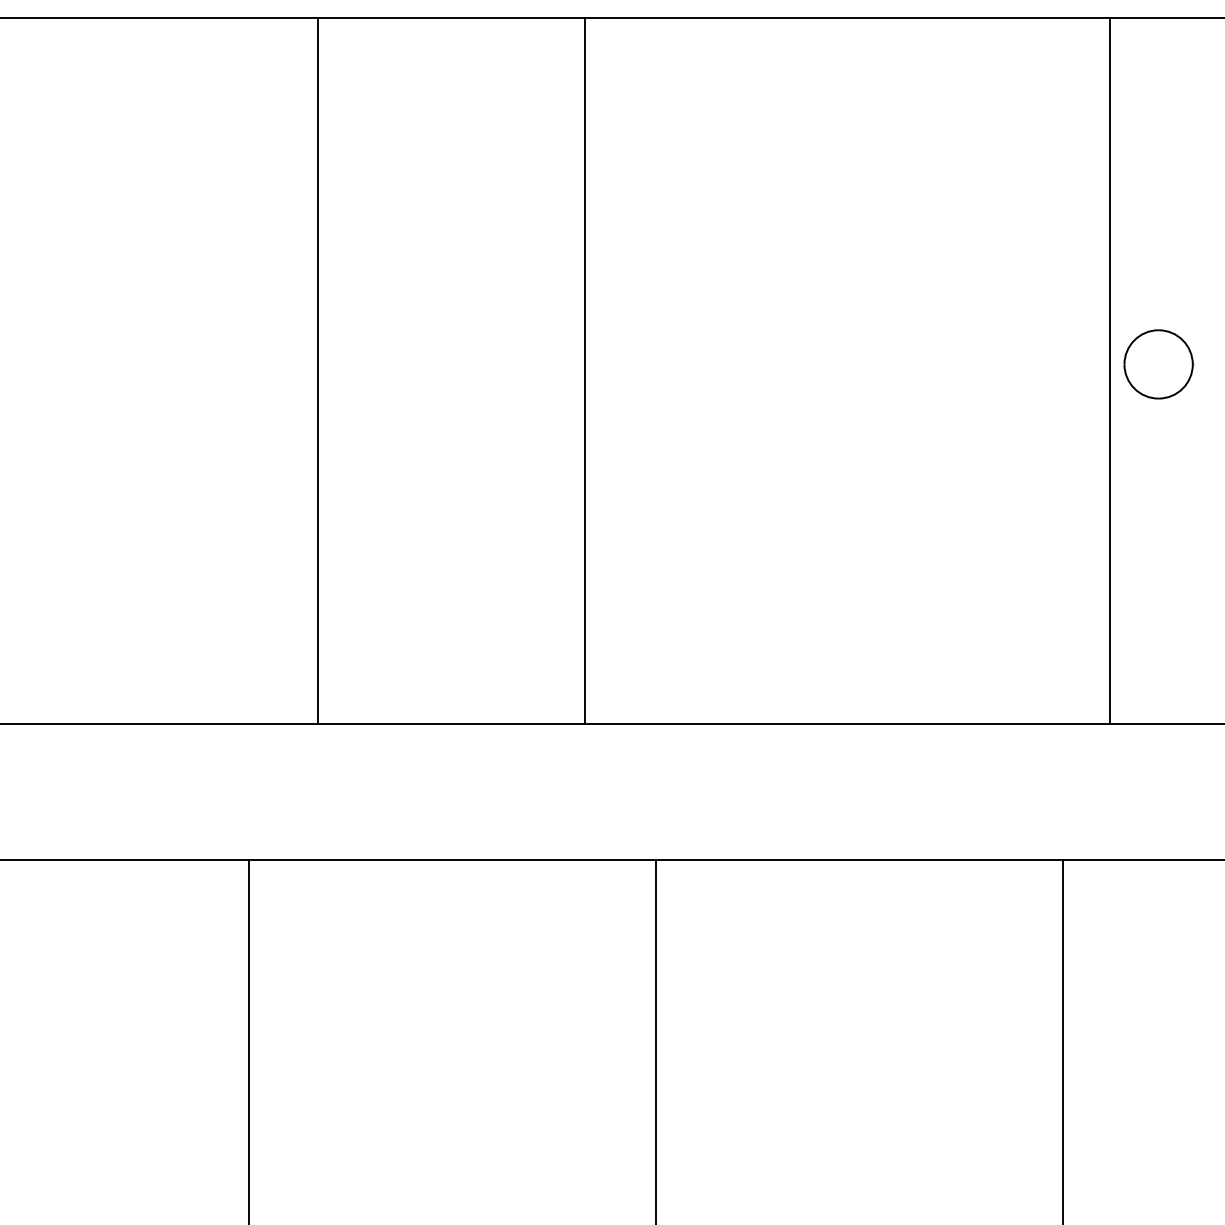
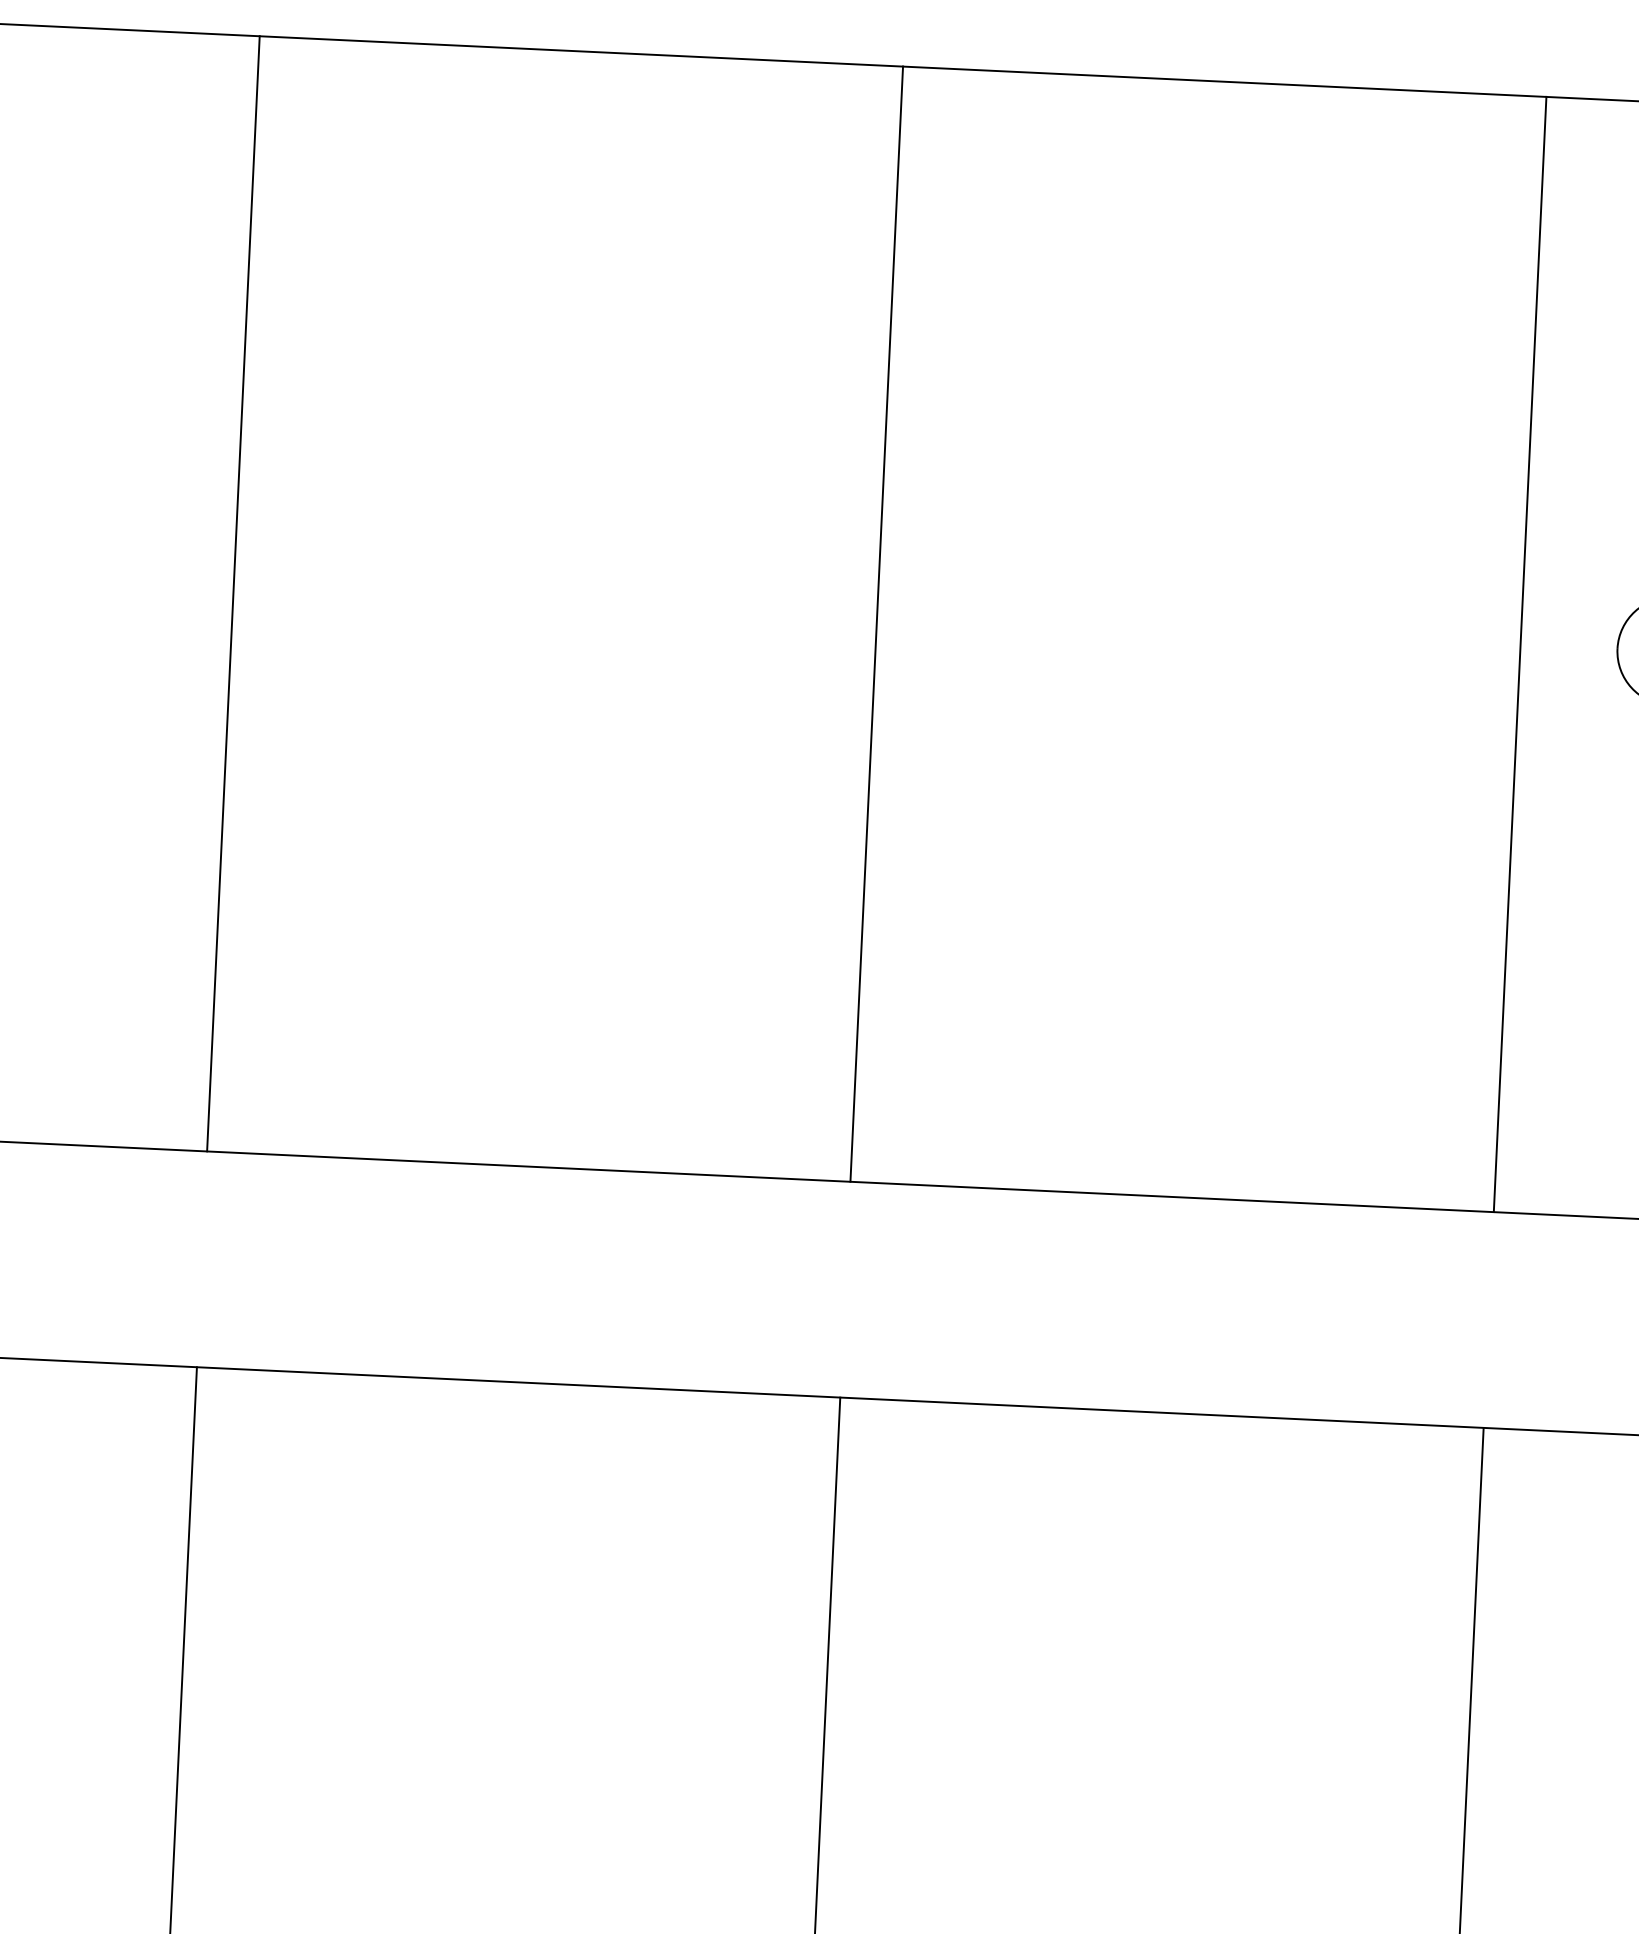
line: (317, 370) -> (232, 593), moved
line: (584, 370) -> (876, 623), moved
line: (1110, 370) -> (1520, 653), moved

